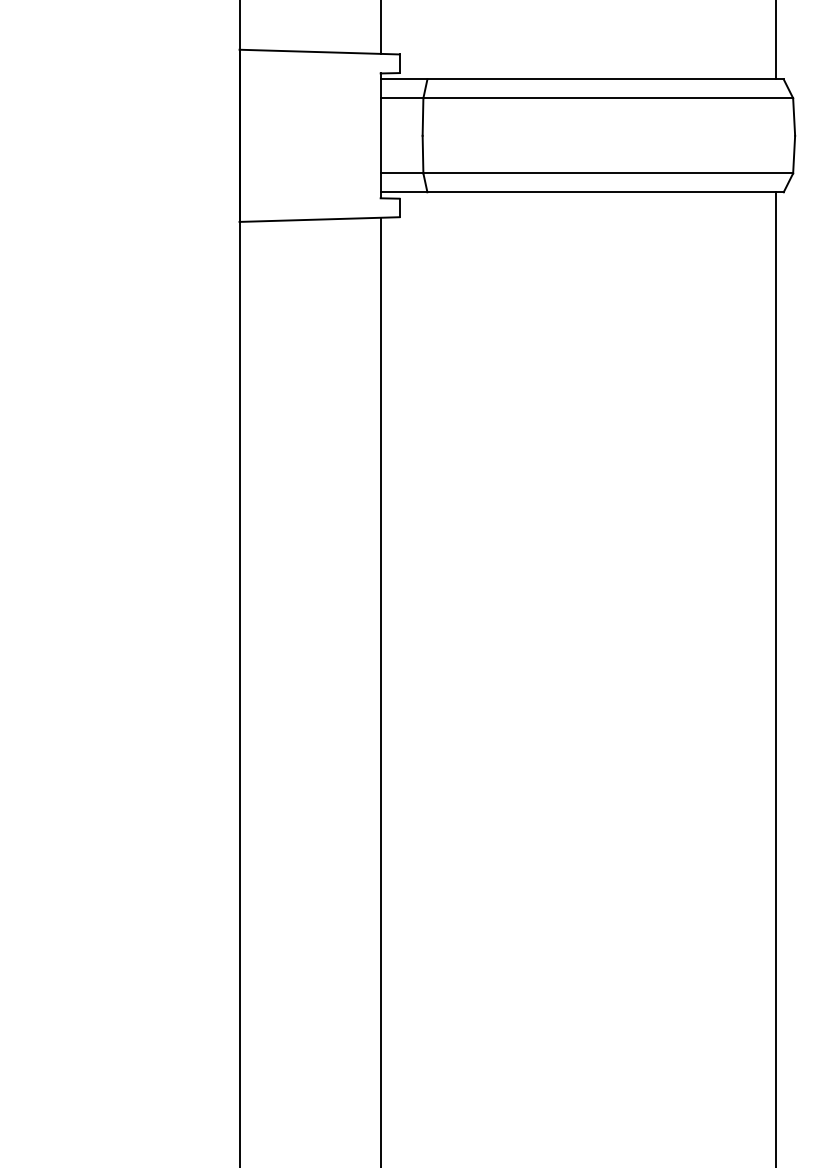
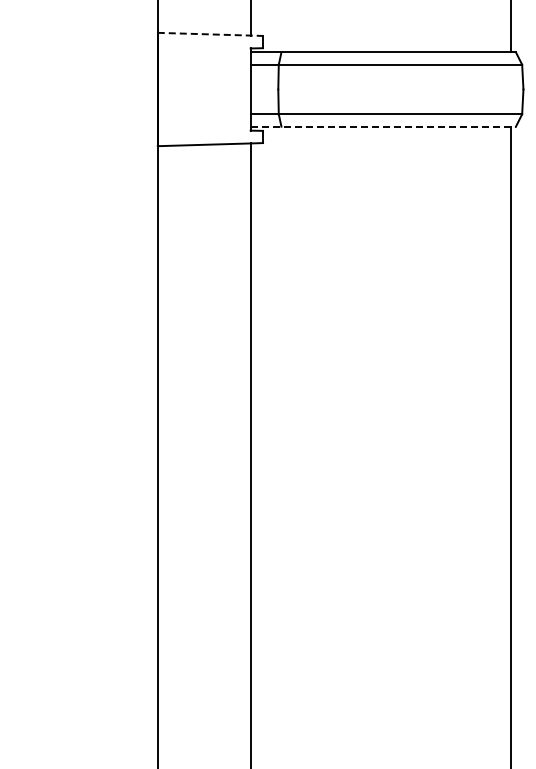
line: (319, 52) -> (210, 34), solid -> dashed
line: (582, 192) -> (383, 126), solid -> dashed

